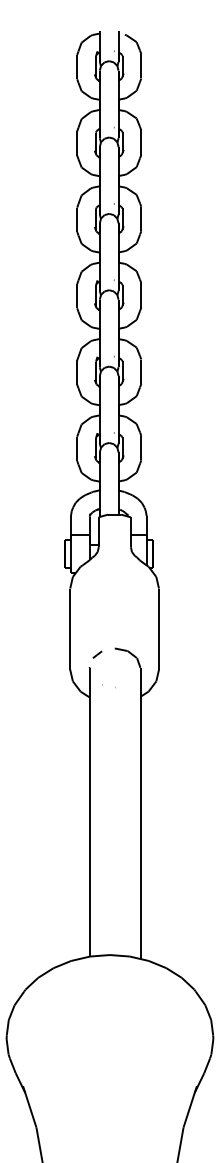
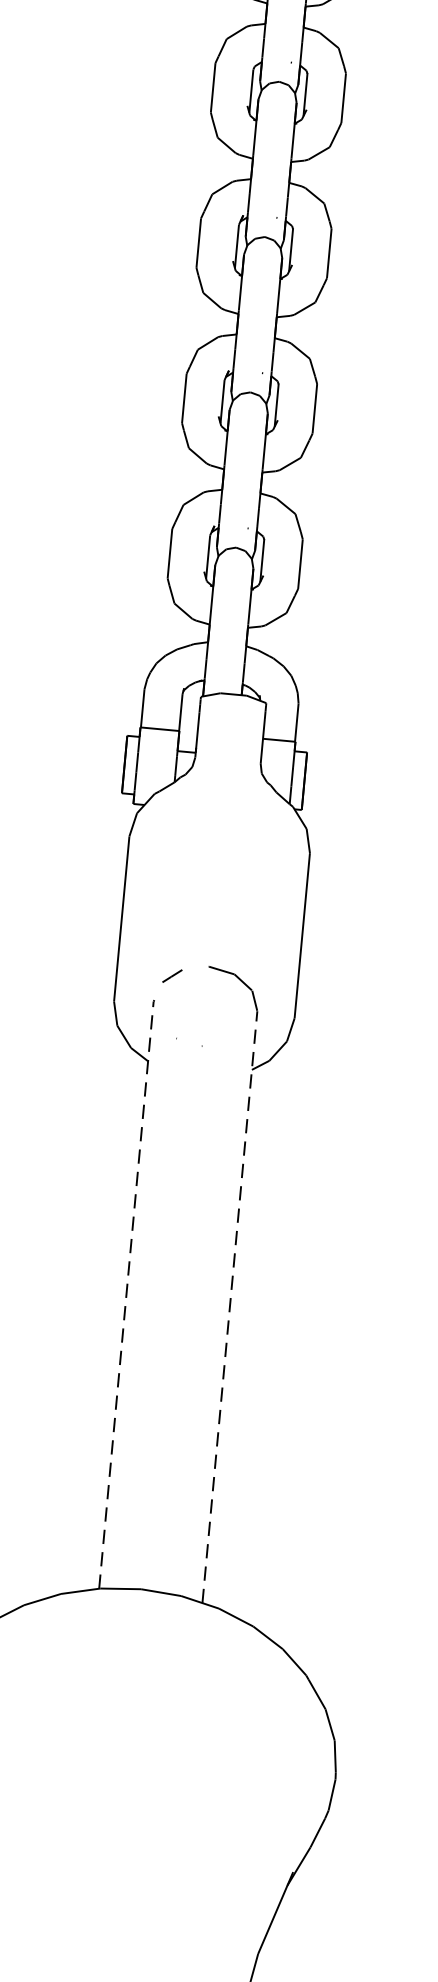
line: (89, 811) -> (126, 1293), solid -> dashed
line: (140, 813) -> (229, 1307), solid -> dashed

